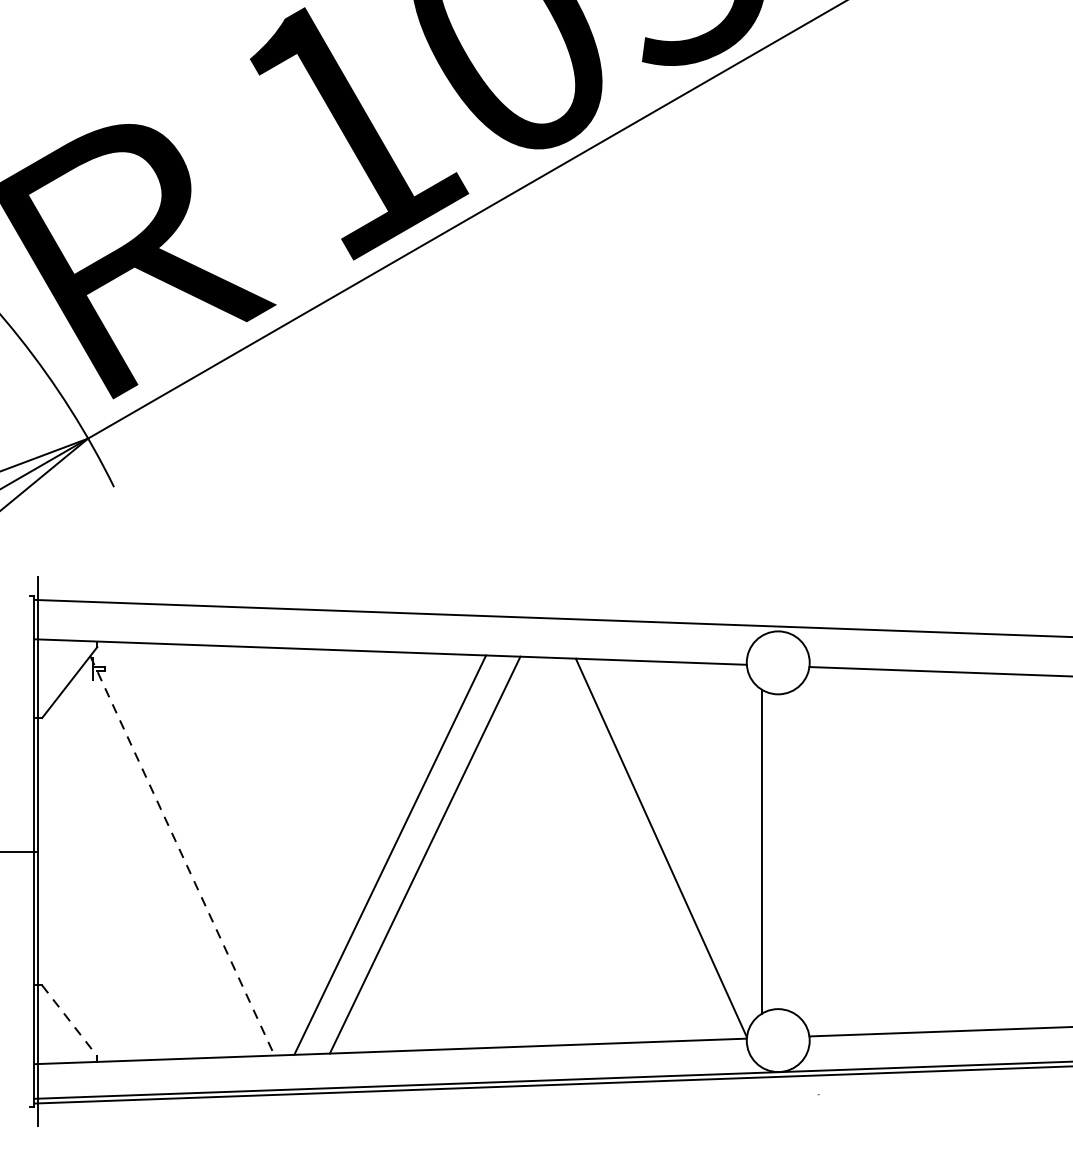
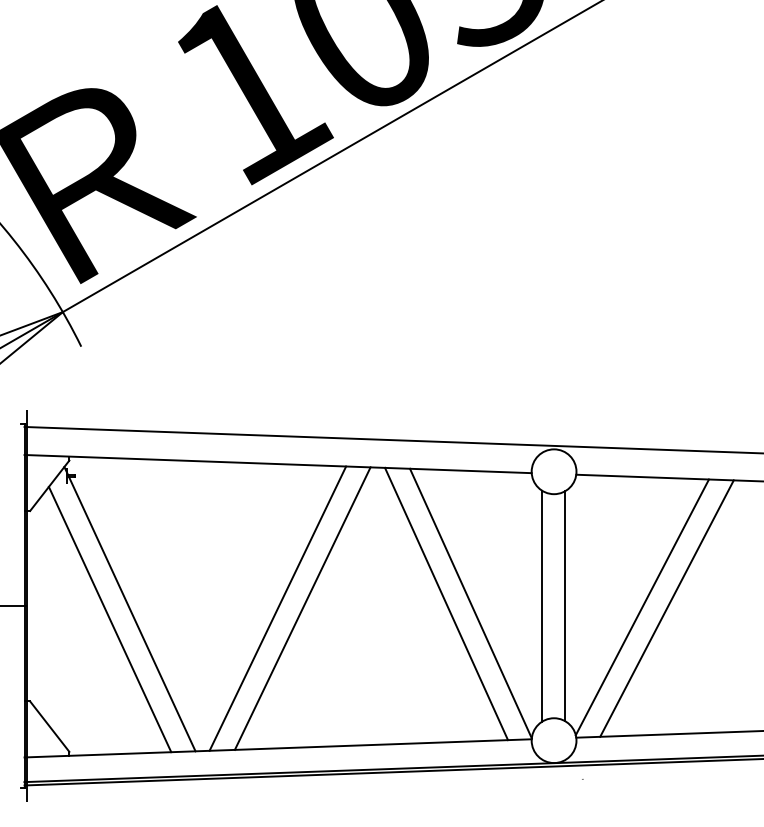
line: (627, 847) -> (446, 603), added
line: (792, 850) -> (564, 605), added
line: (901, 853) -> (641, 607), added
line: (936, 854) -> (666, 608), added
line: (181, 856) -> (129, 609), dashed -> solid
line: (153, 870) -> (109, 619), added
line: (69, 1020) -> (49, 726), dashed -> solid

